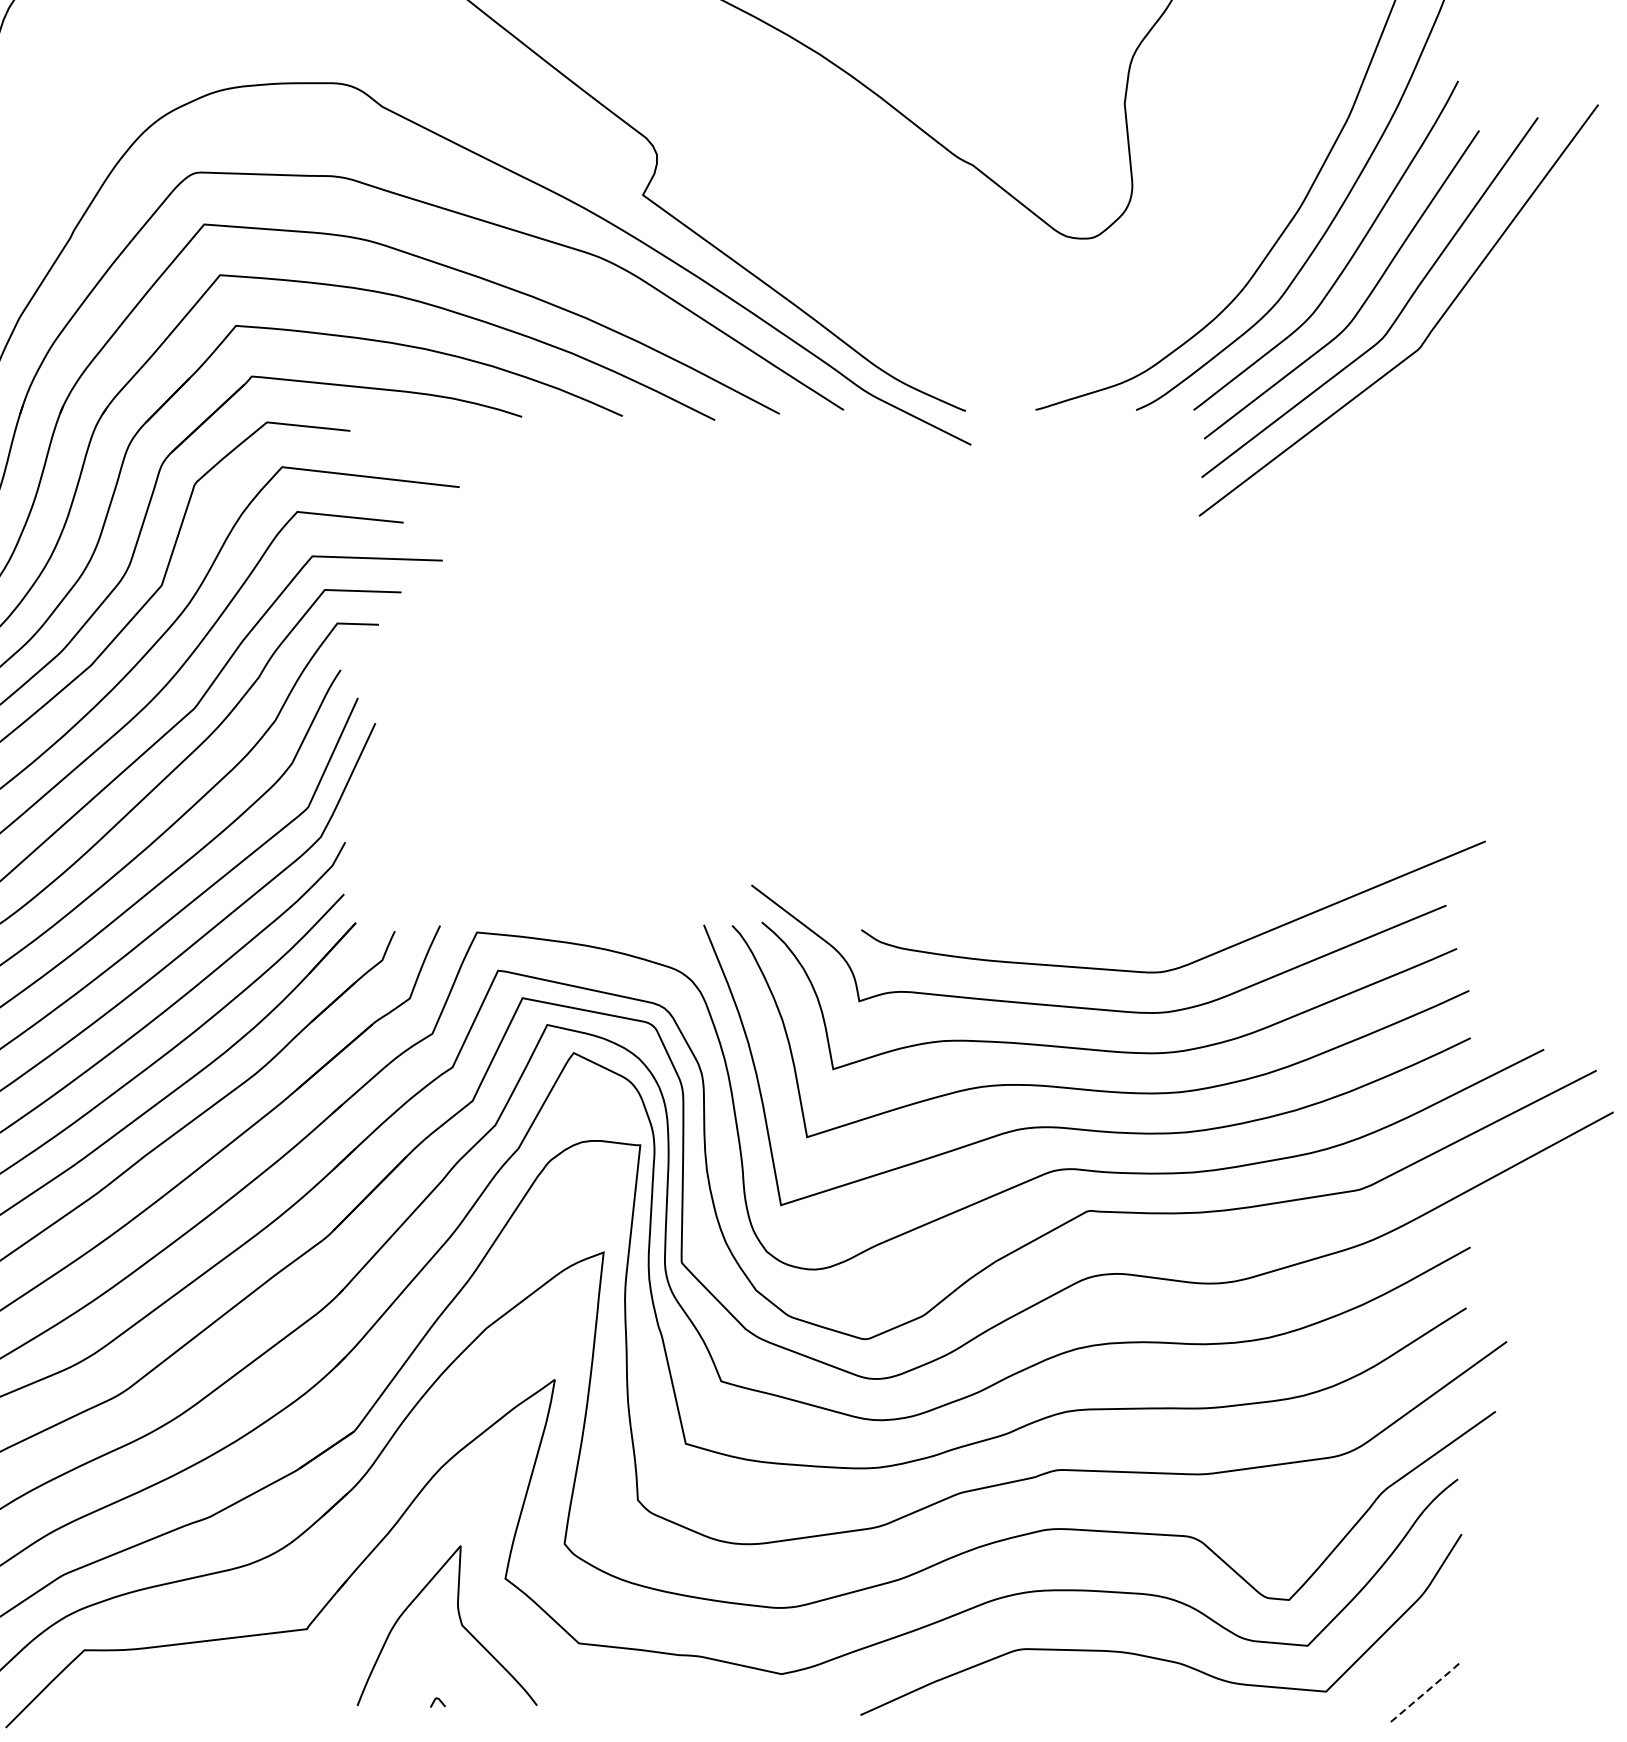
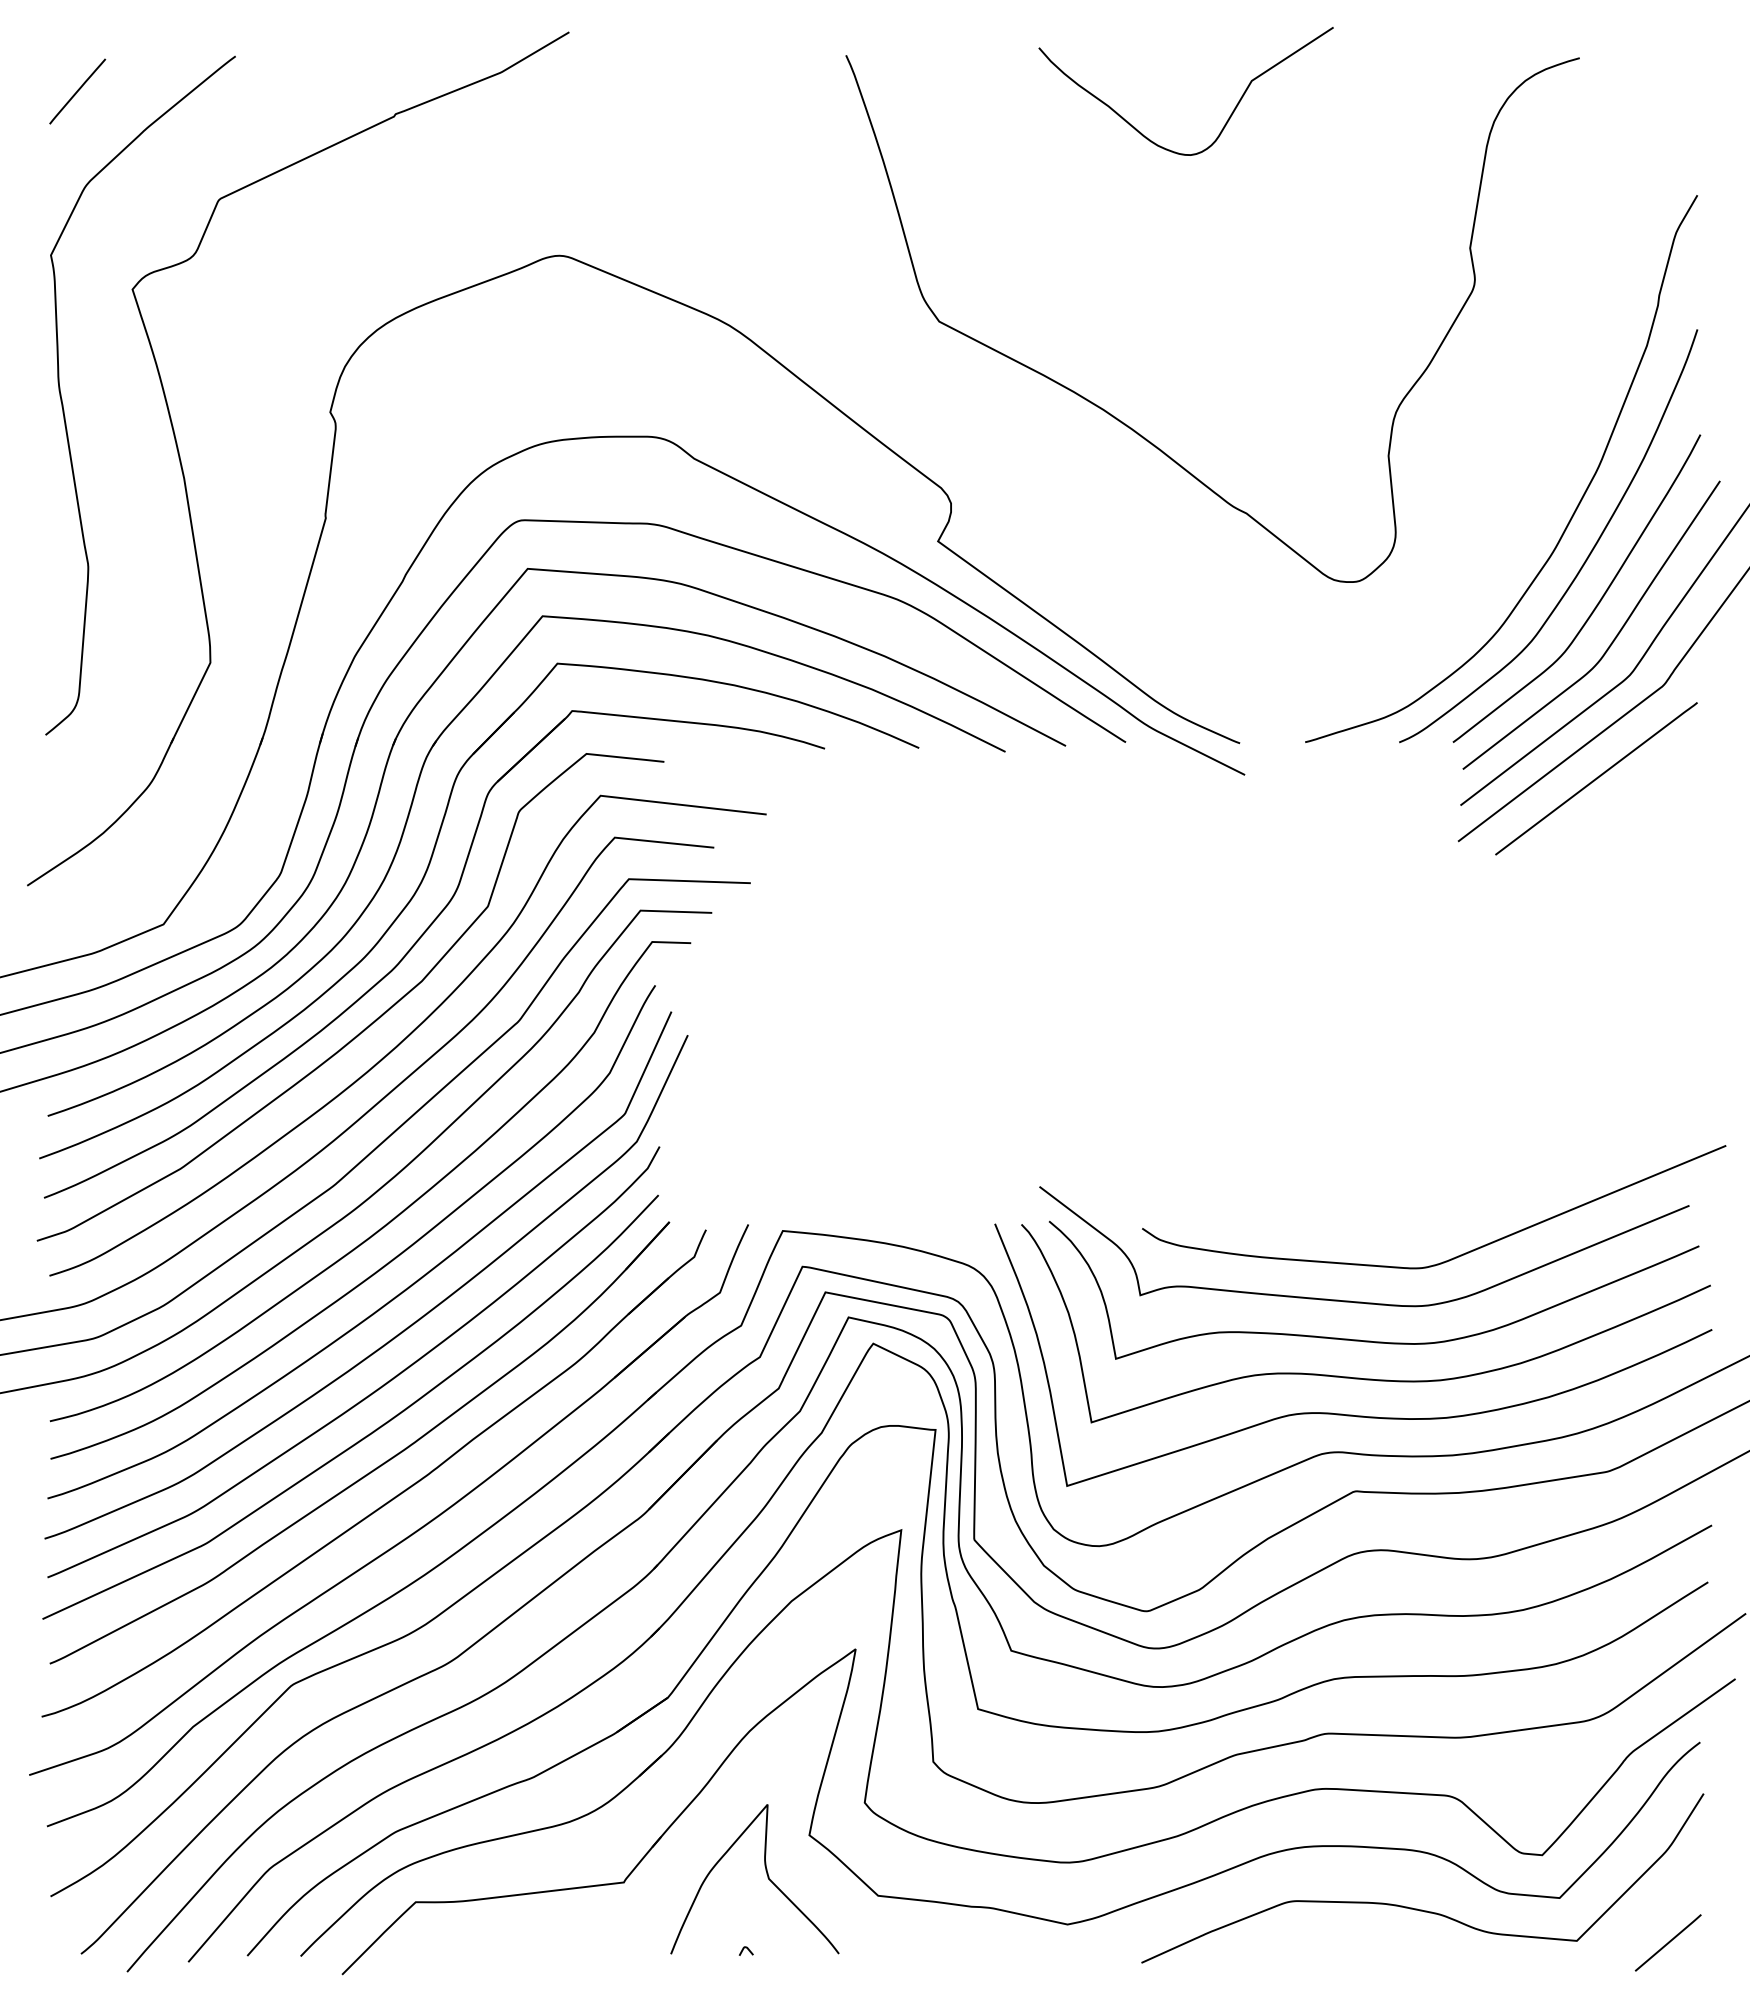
line: (1347, 448) -> (1596, 778), added
line: (1425, 1693) -> (1669, 1942), dashed -> solid

